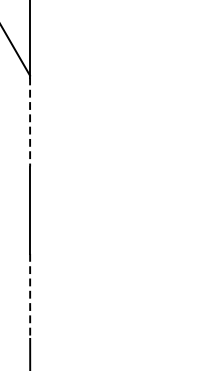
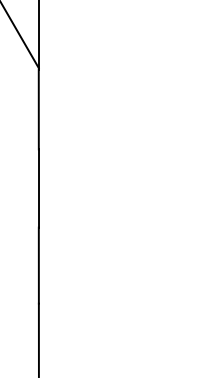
line: (29, 121) -> (38, 109), dashed -> solid
line: (29, 297) -> (38, 266), dashed -> solid

